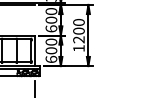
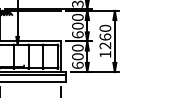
text: (78, 30) -> (104, 36), 1200 -> 1260
hatch: (28, 72) -> (54, 78), removed

